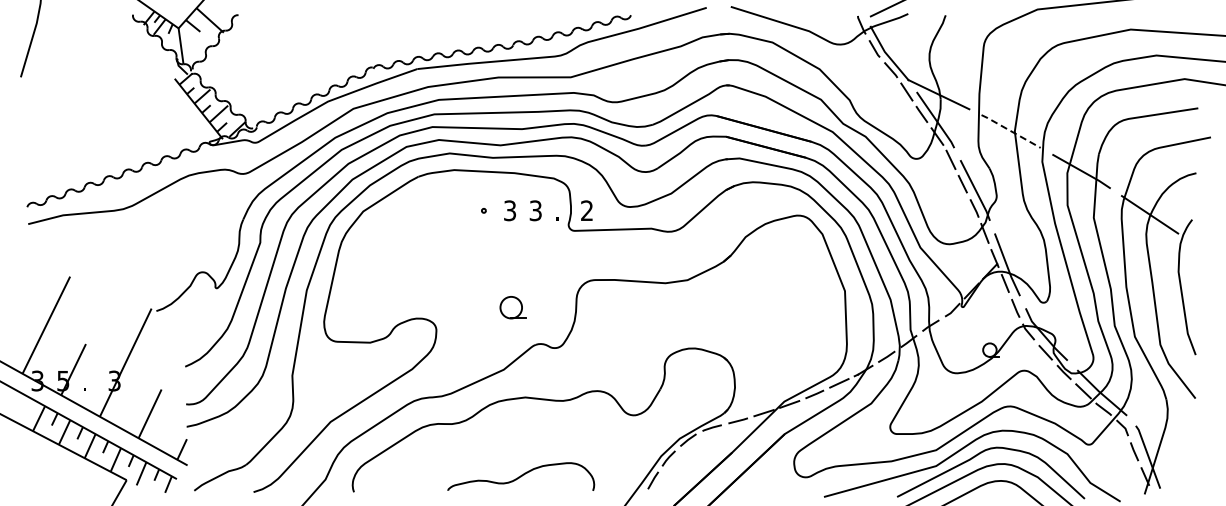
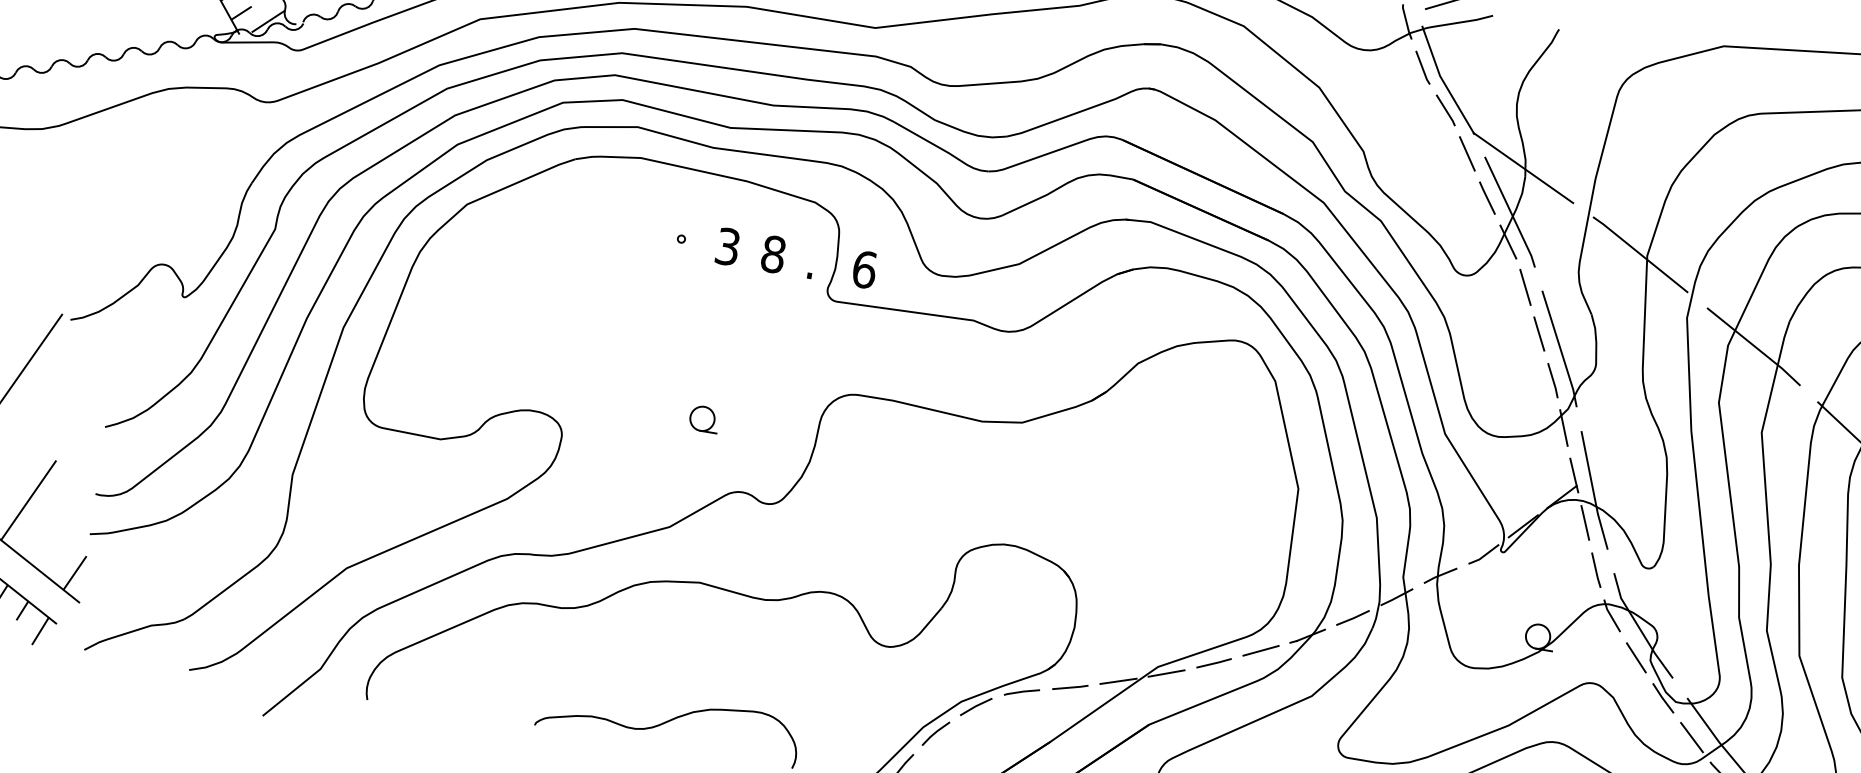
line: (1011, 131) -> (1641, 255), dashed -> solid
text: (535, 210) -> (773, 253), 3 -> 8
text: (587, 210) -> (865, 269), 2 -> 6
part: (512, 306) -> (703, 417), size x0.62

